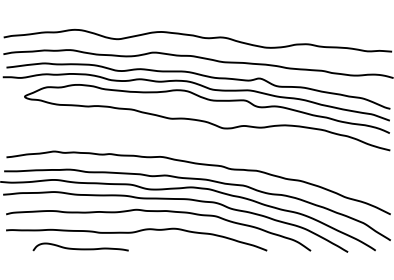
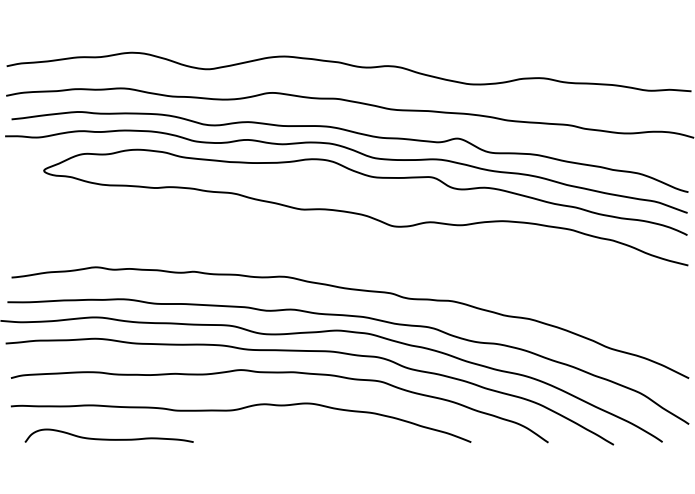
curve: (80, 248) -> (108, 438), moved

